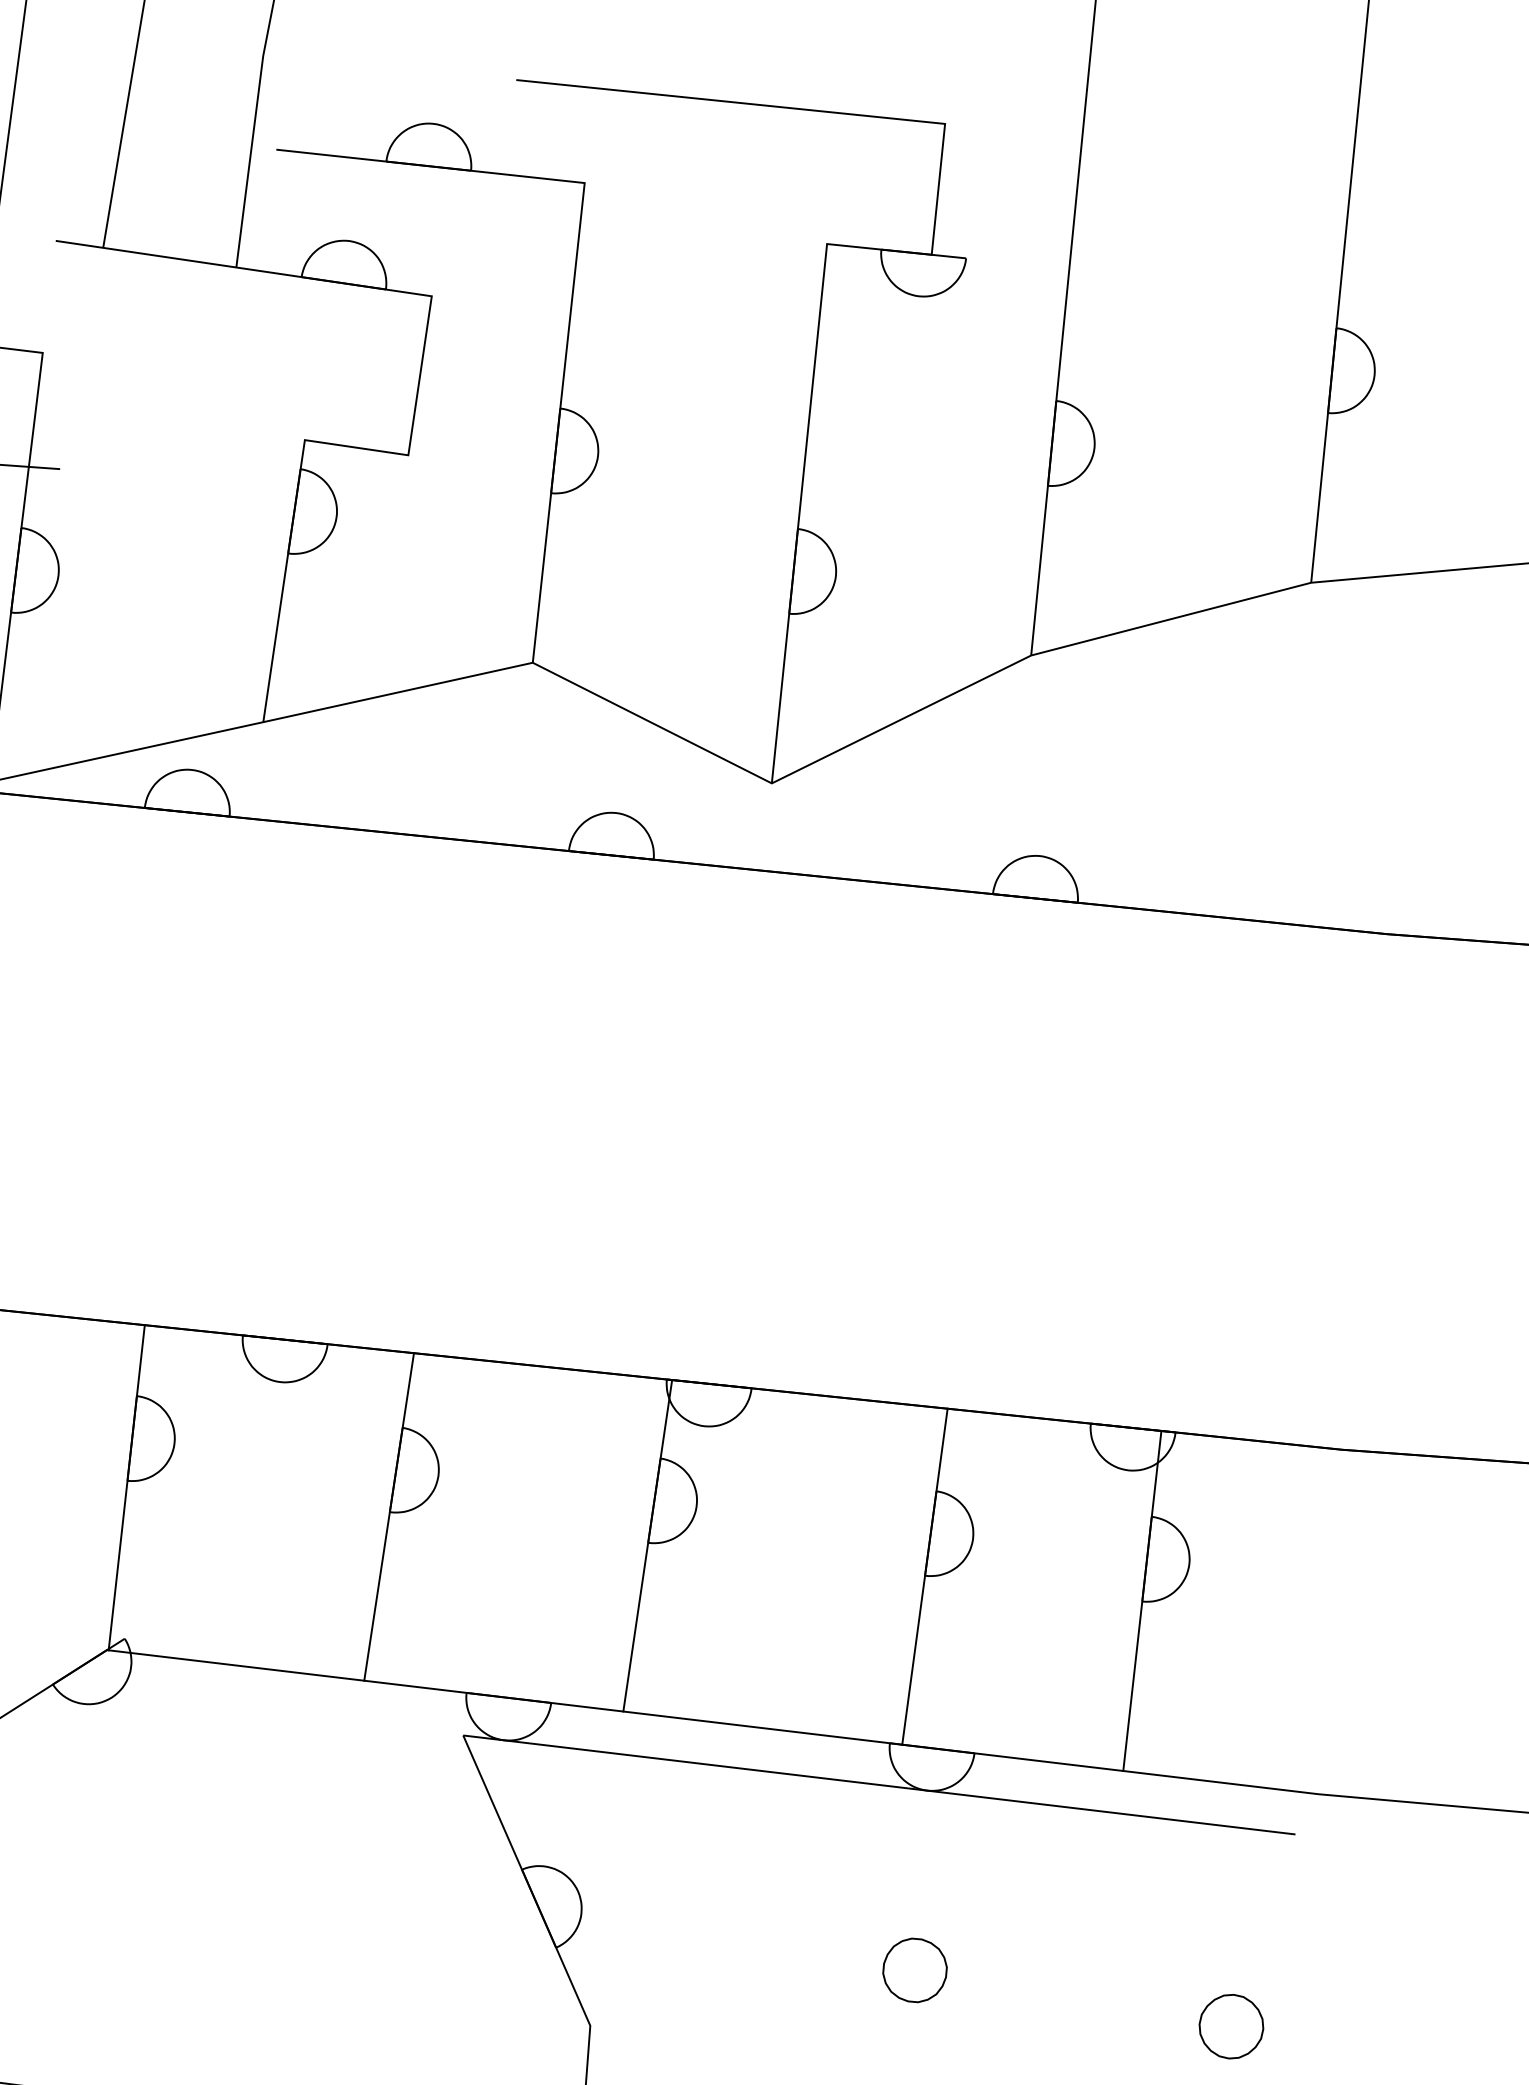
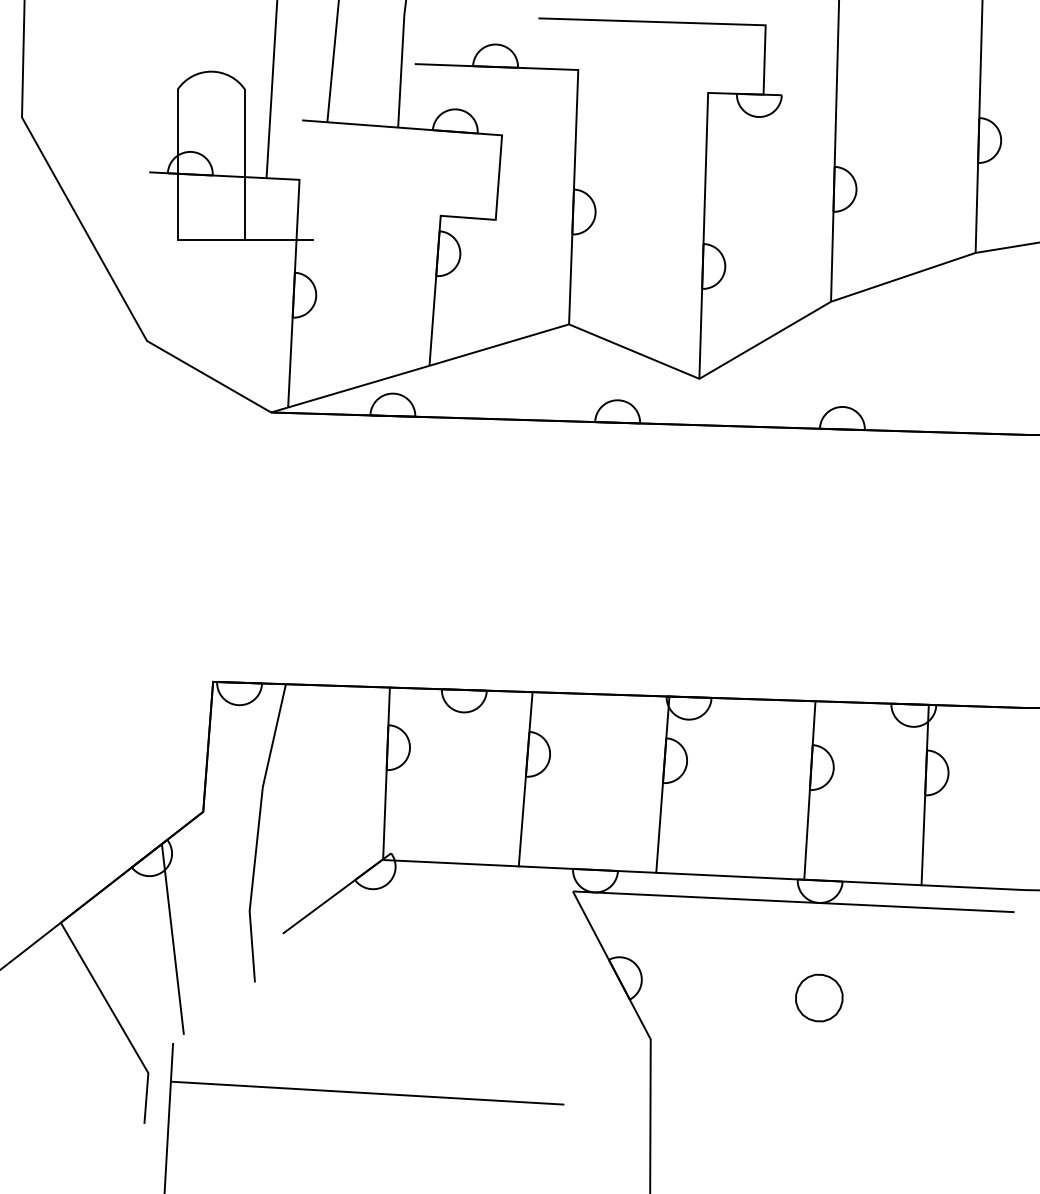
part: (915, 1969) -> (819, 997), size x1.4
part: (1230, 2026) -> (987, 1015), removed

